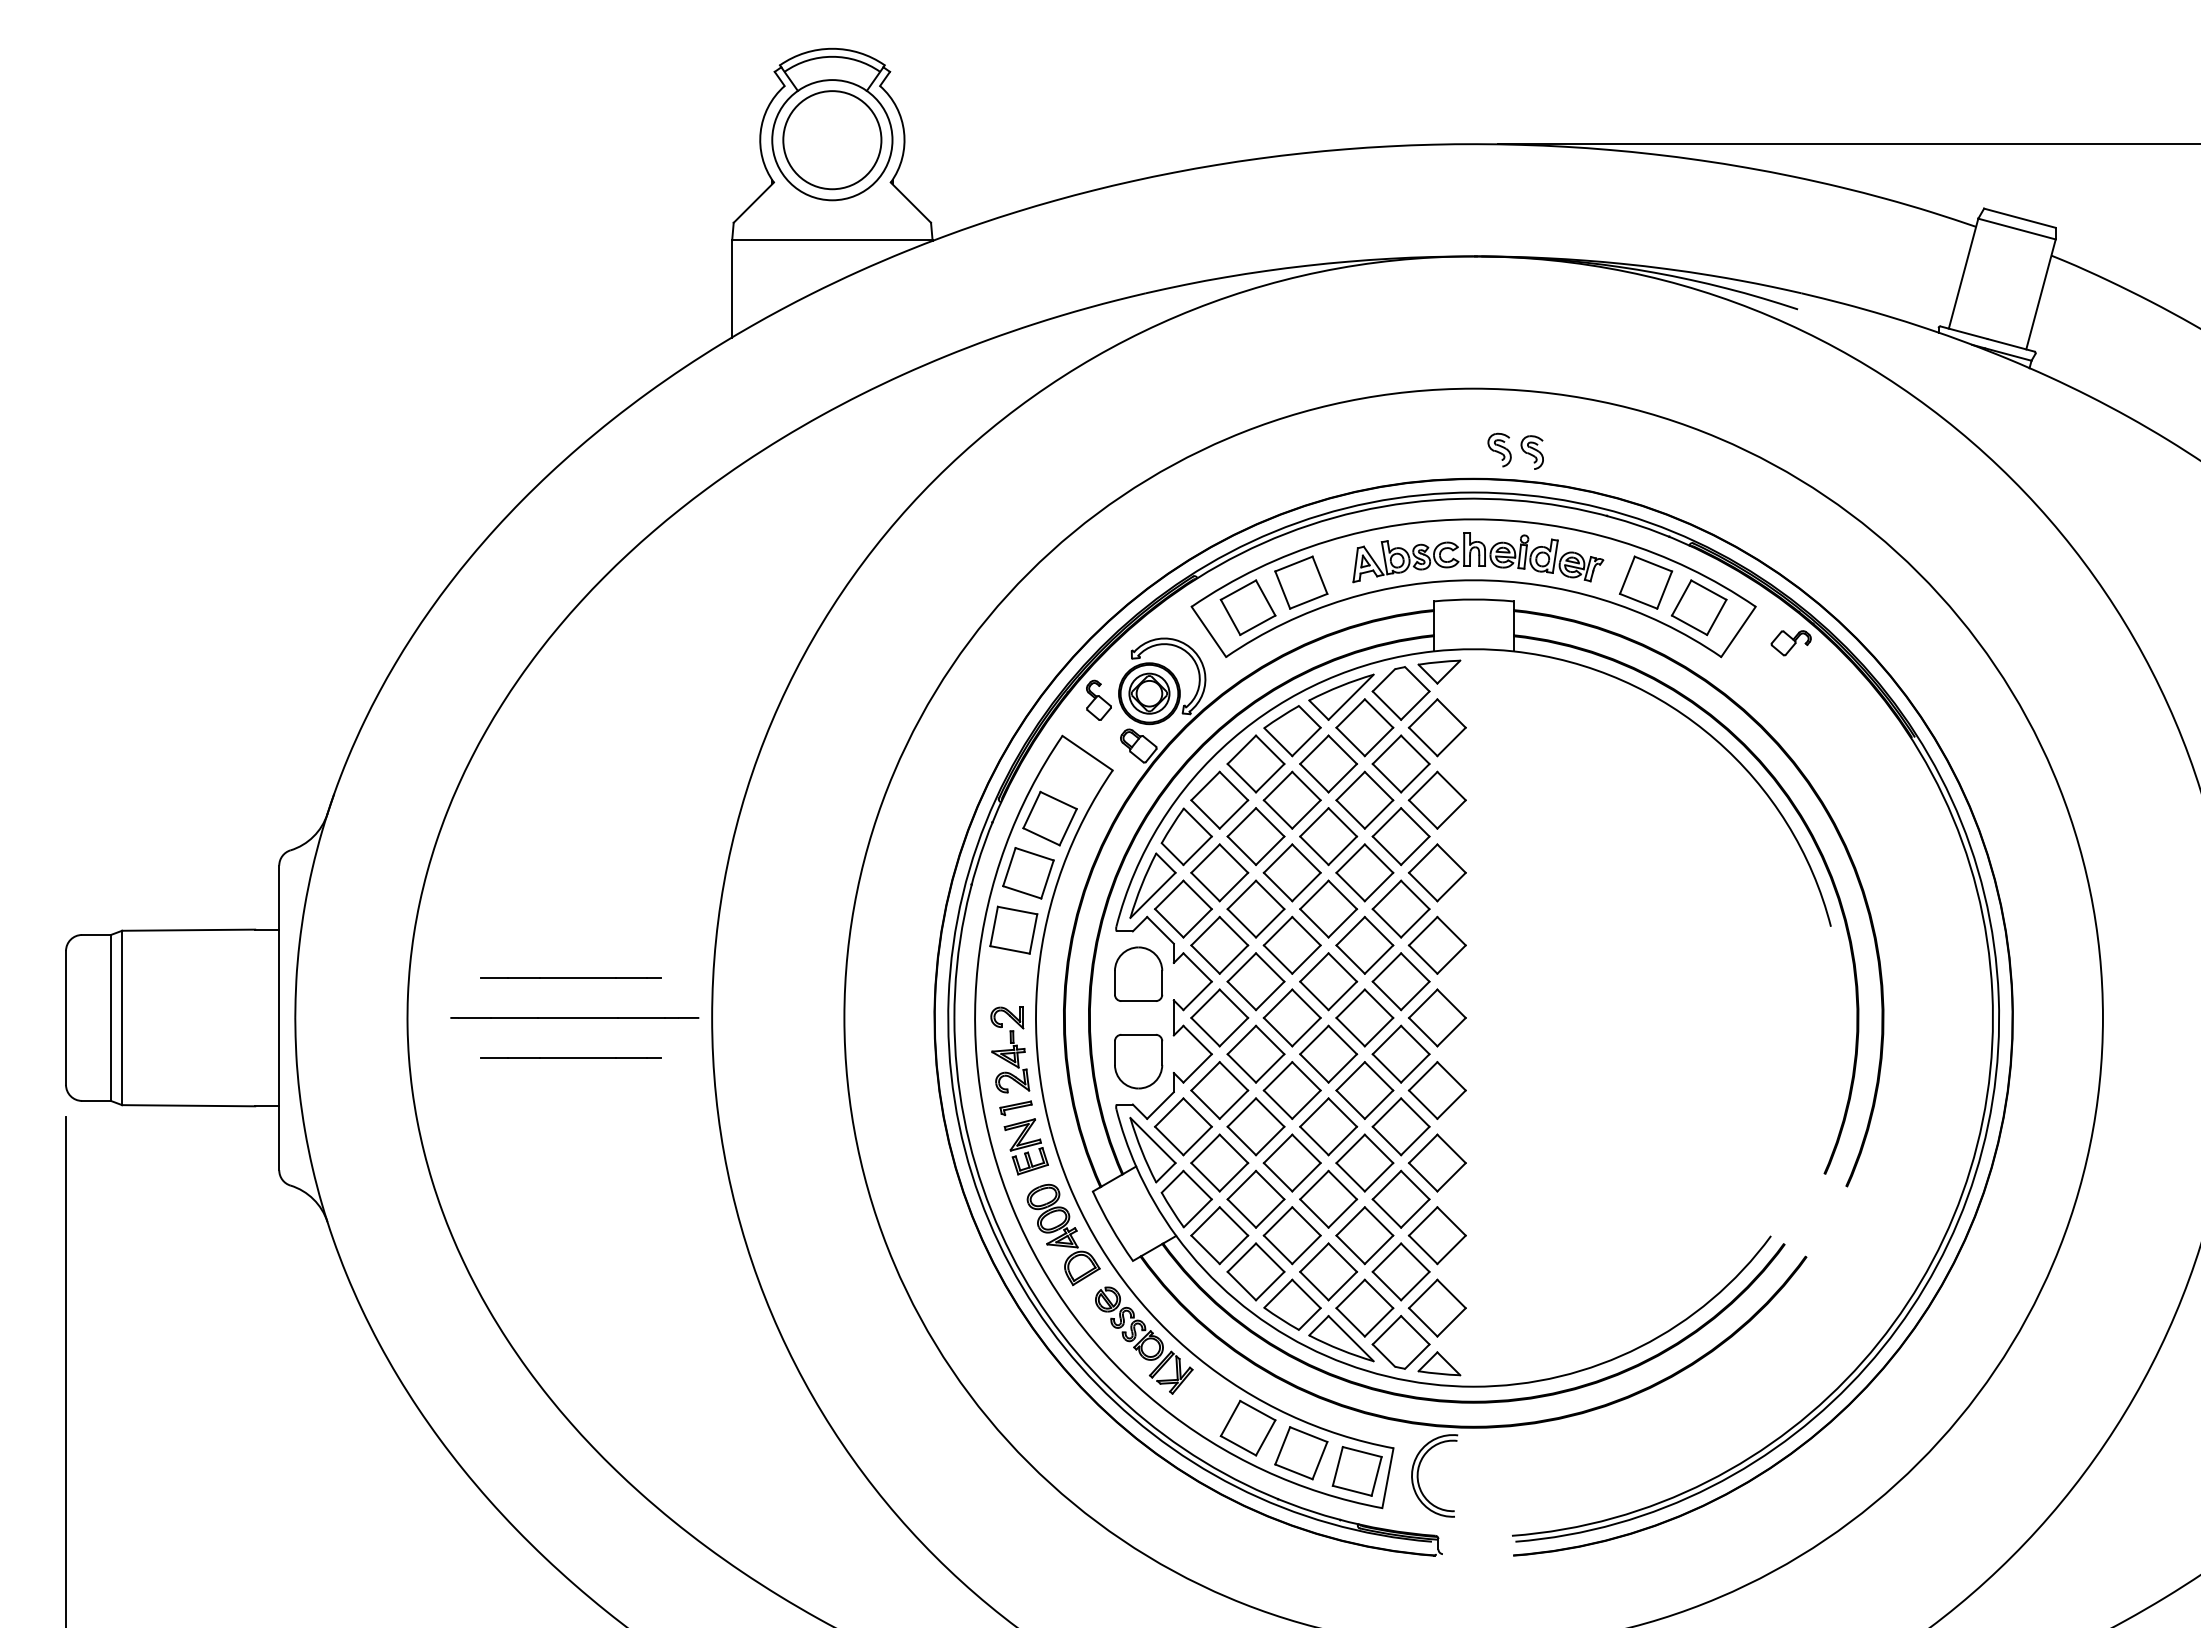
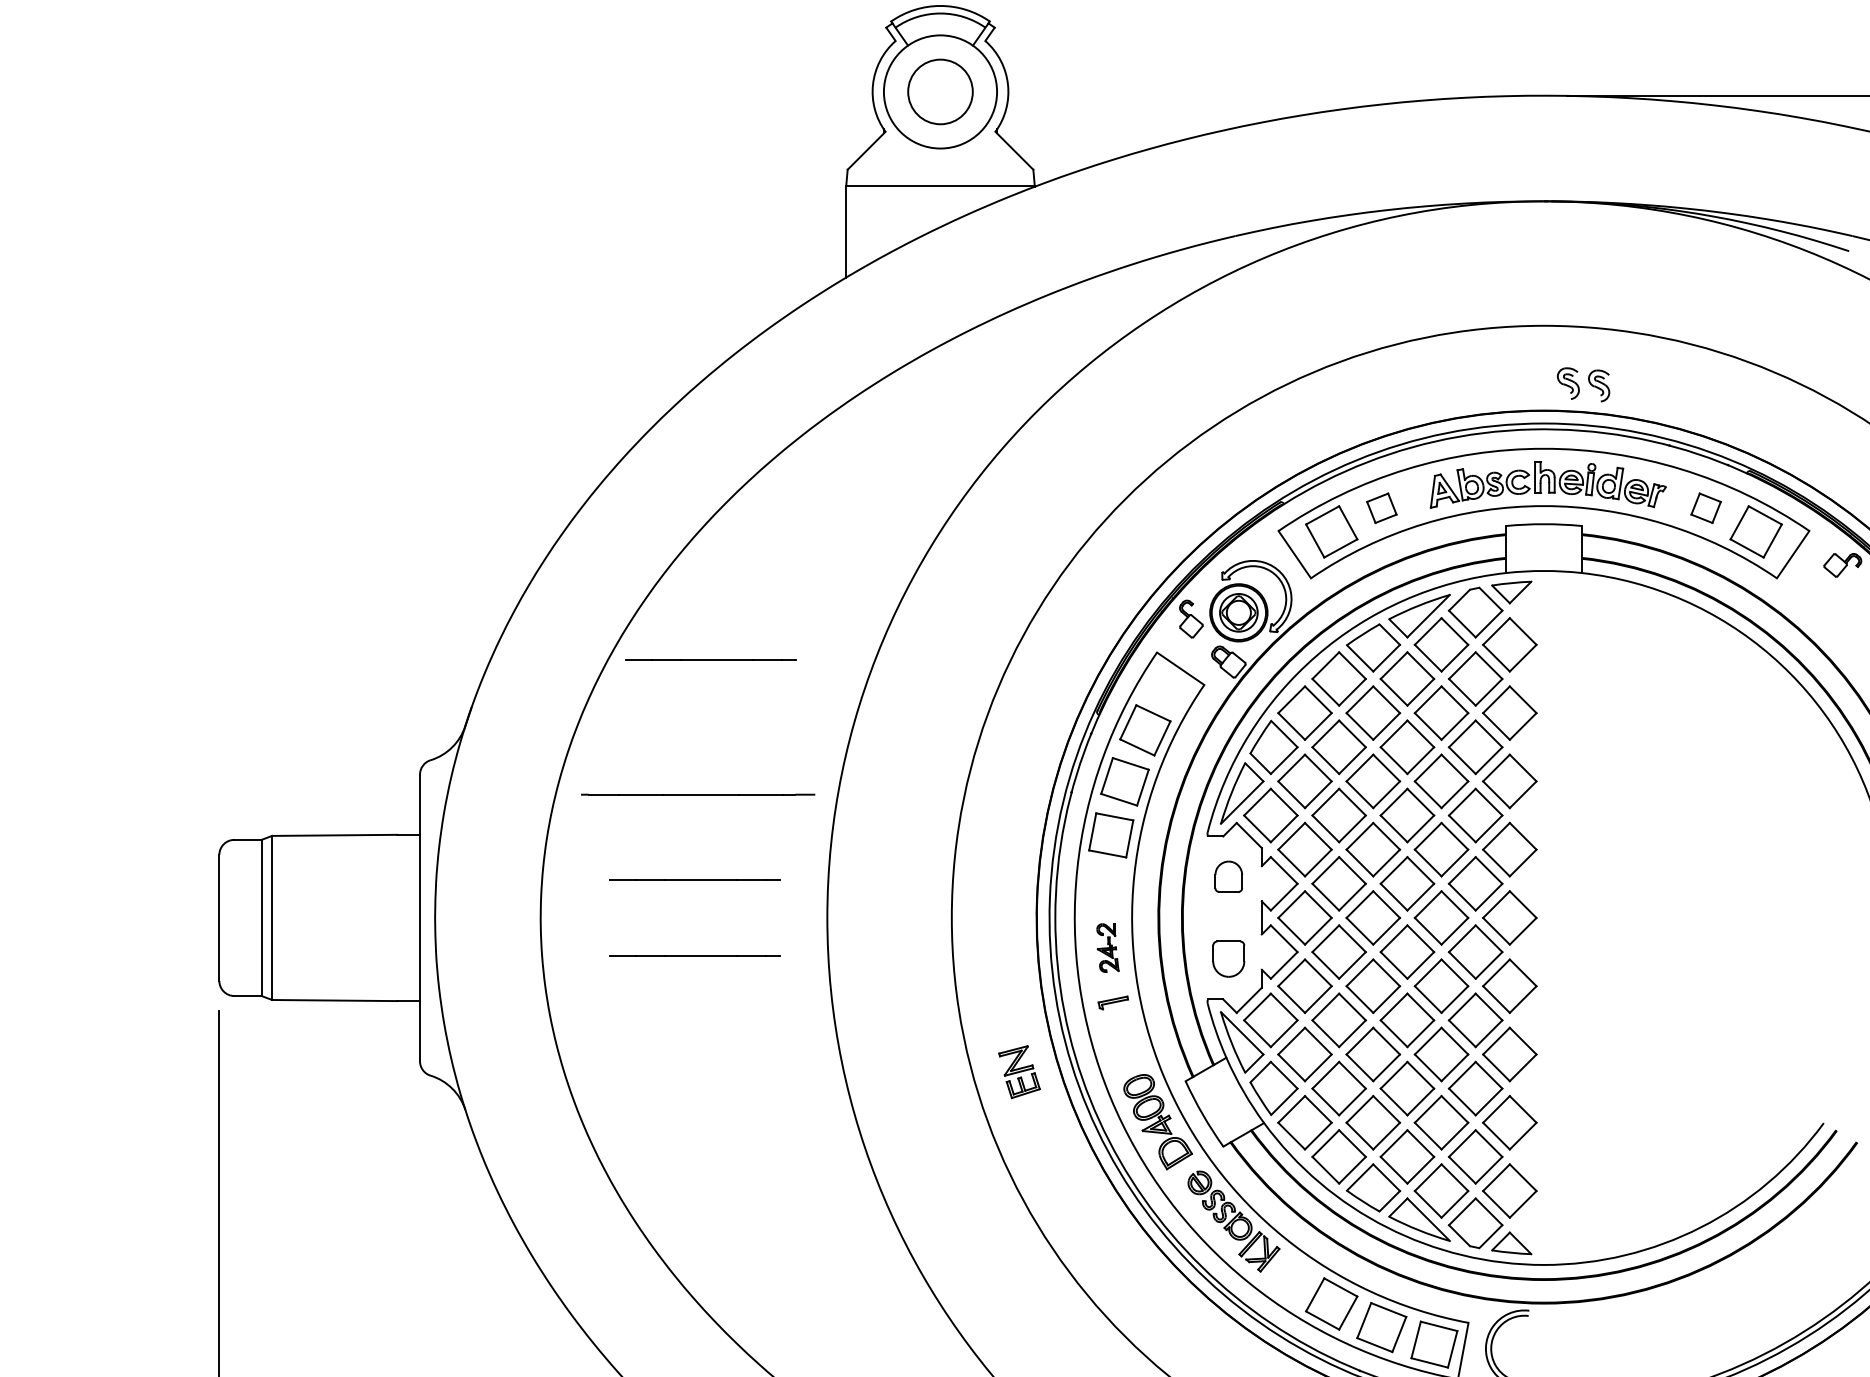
circle: (832, 140) -> (940, 92), size x0.7
part: (1301, 582) -> (1381, 508), size x0.6
part: (1645, 582) -> (1705, 508), size x0.6
line: (587, 743) -> (710, 659), added
part: (1138, 973) -> (1228, 876), size x0.6
line: (574, 1017) -> (697, 794), moved
part: (1010, 1049) -> (1108, 947), size x0.6
part: (1138, 1061) -> (1228, 958), size x0.7
part: (1025, 1146) -> (1018, 1071), moved

